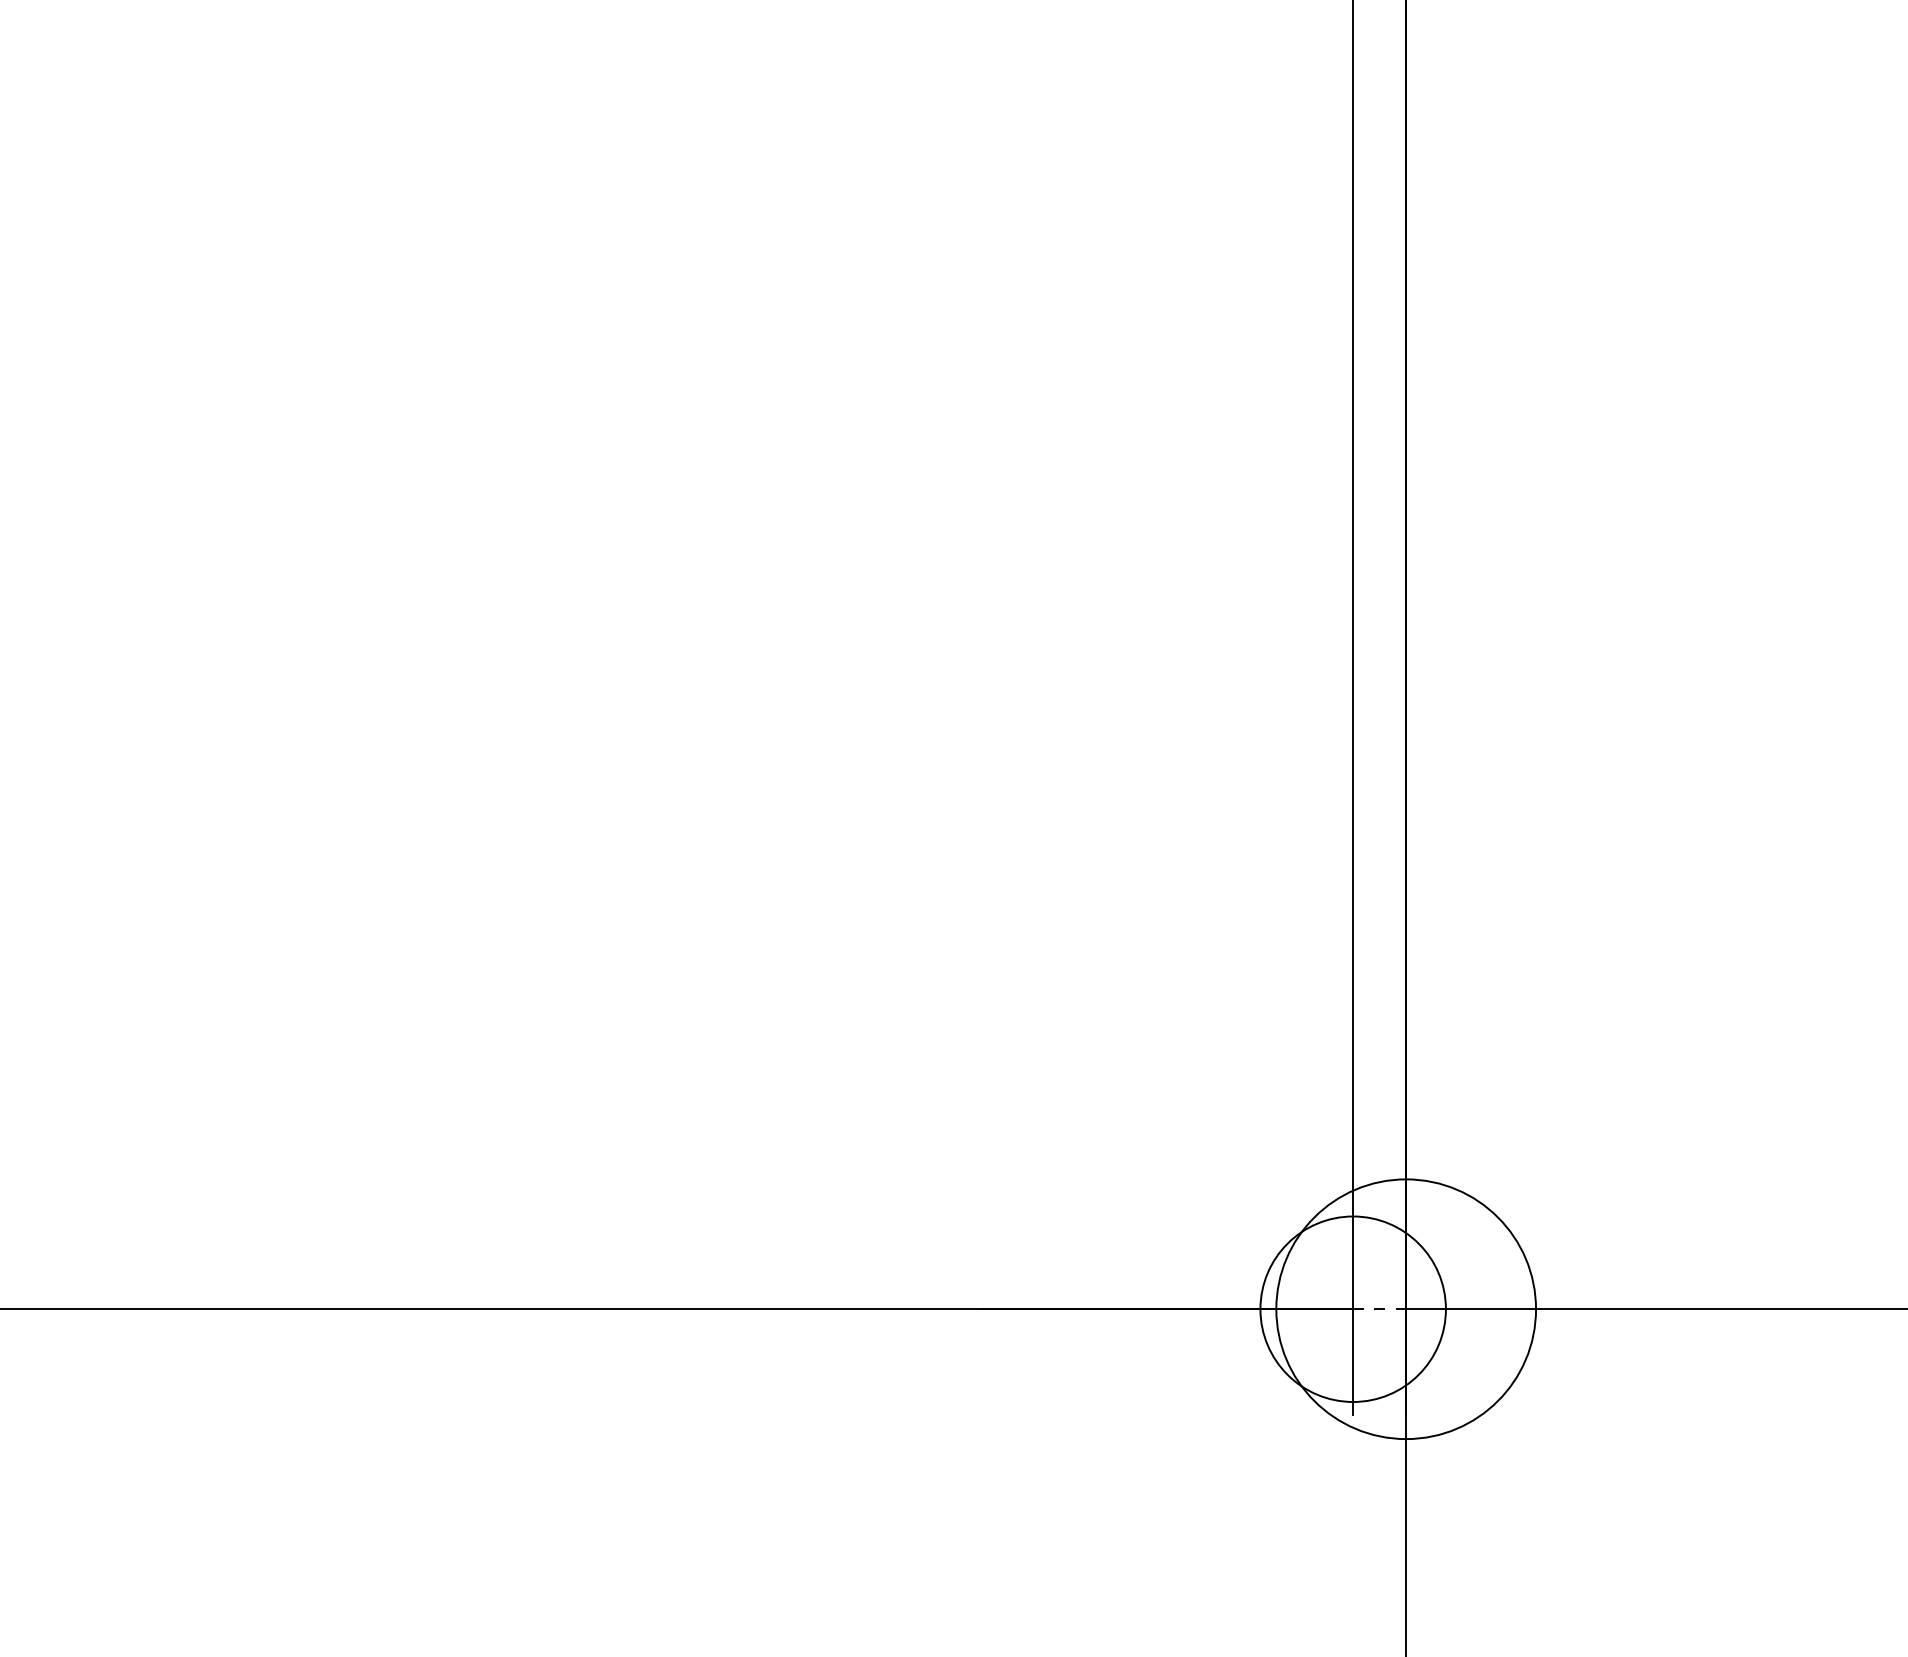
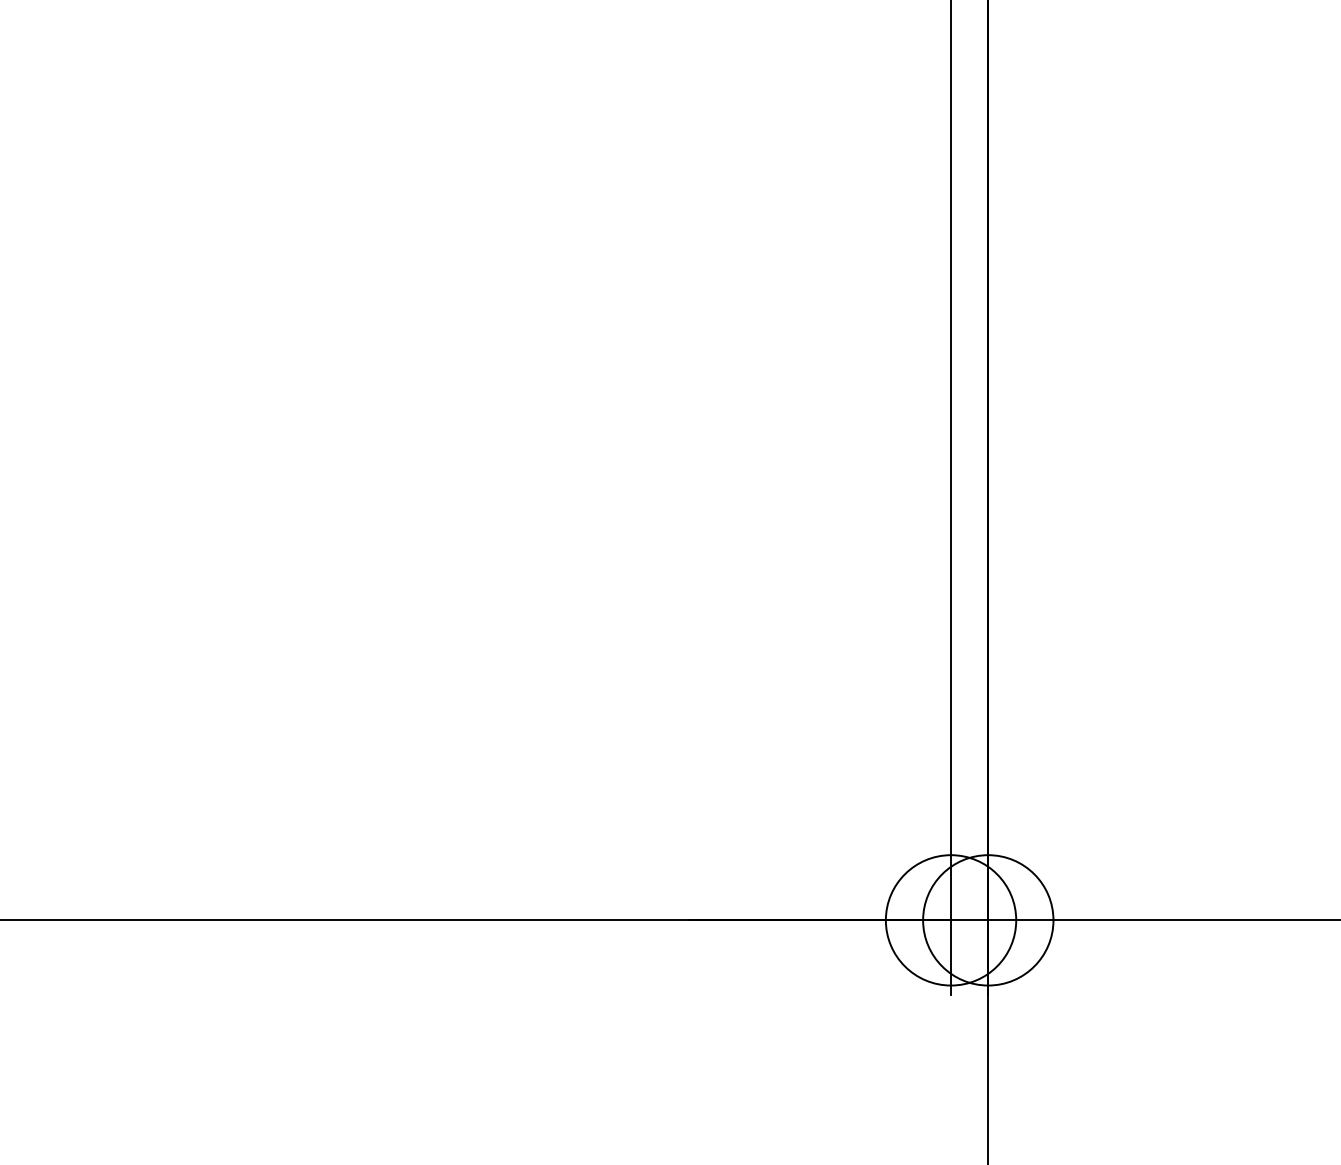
circle: (1405, 1308) -> (987, 919), size x0.71
line: (1380, 1309) -> (970, 920), dashed -> solid

